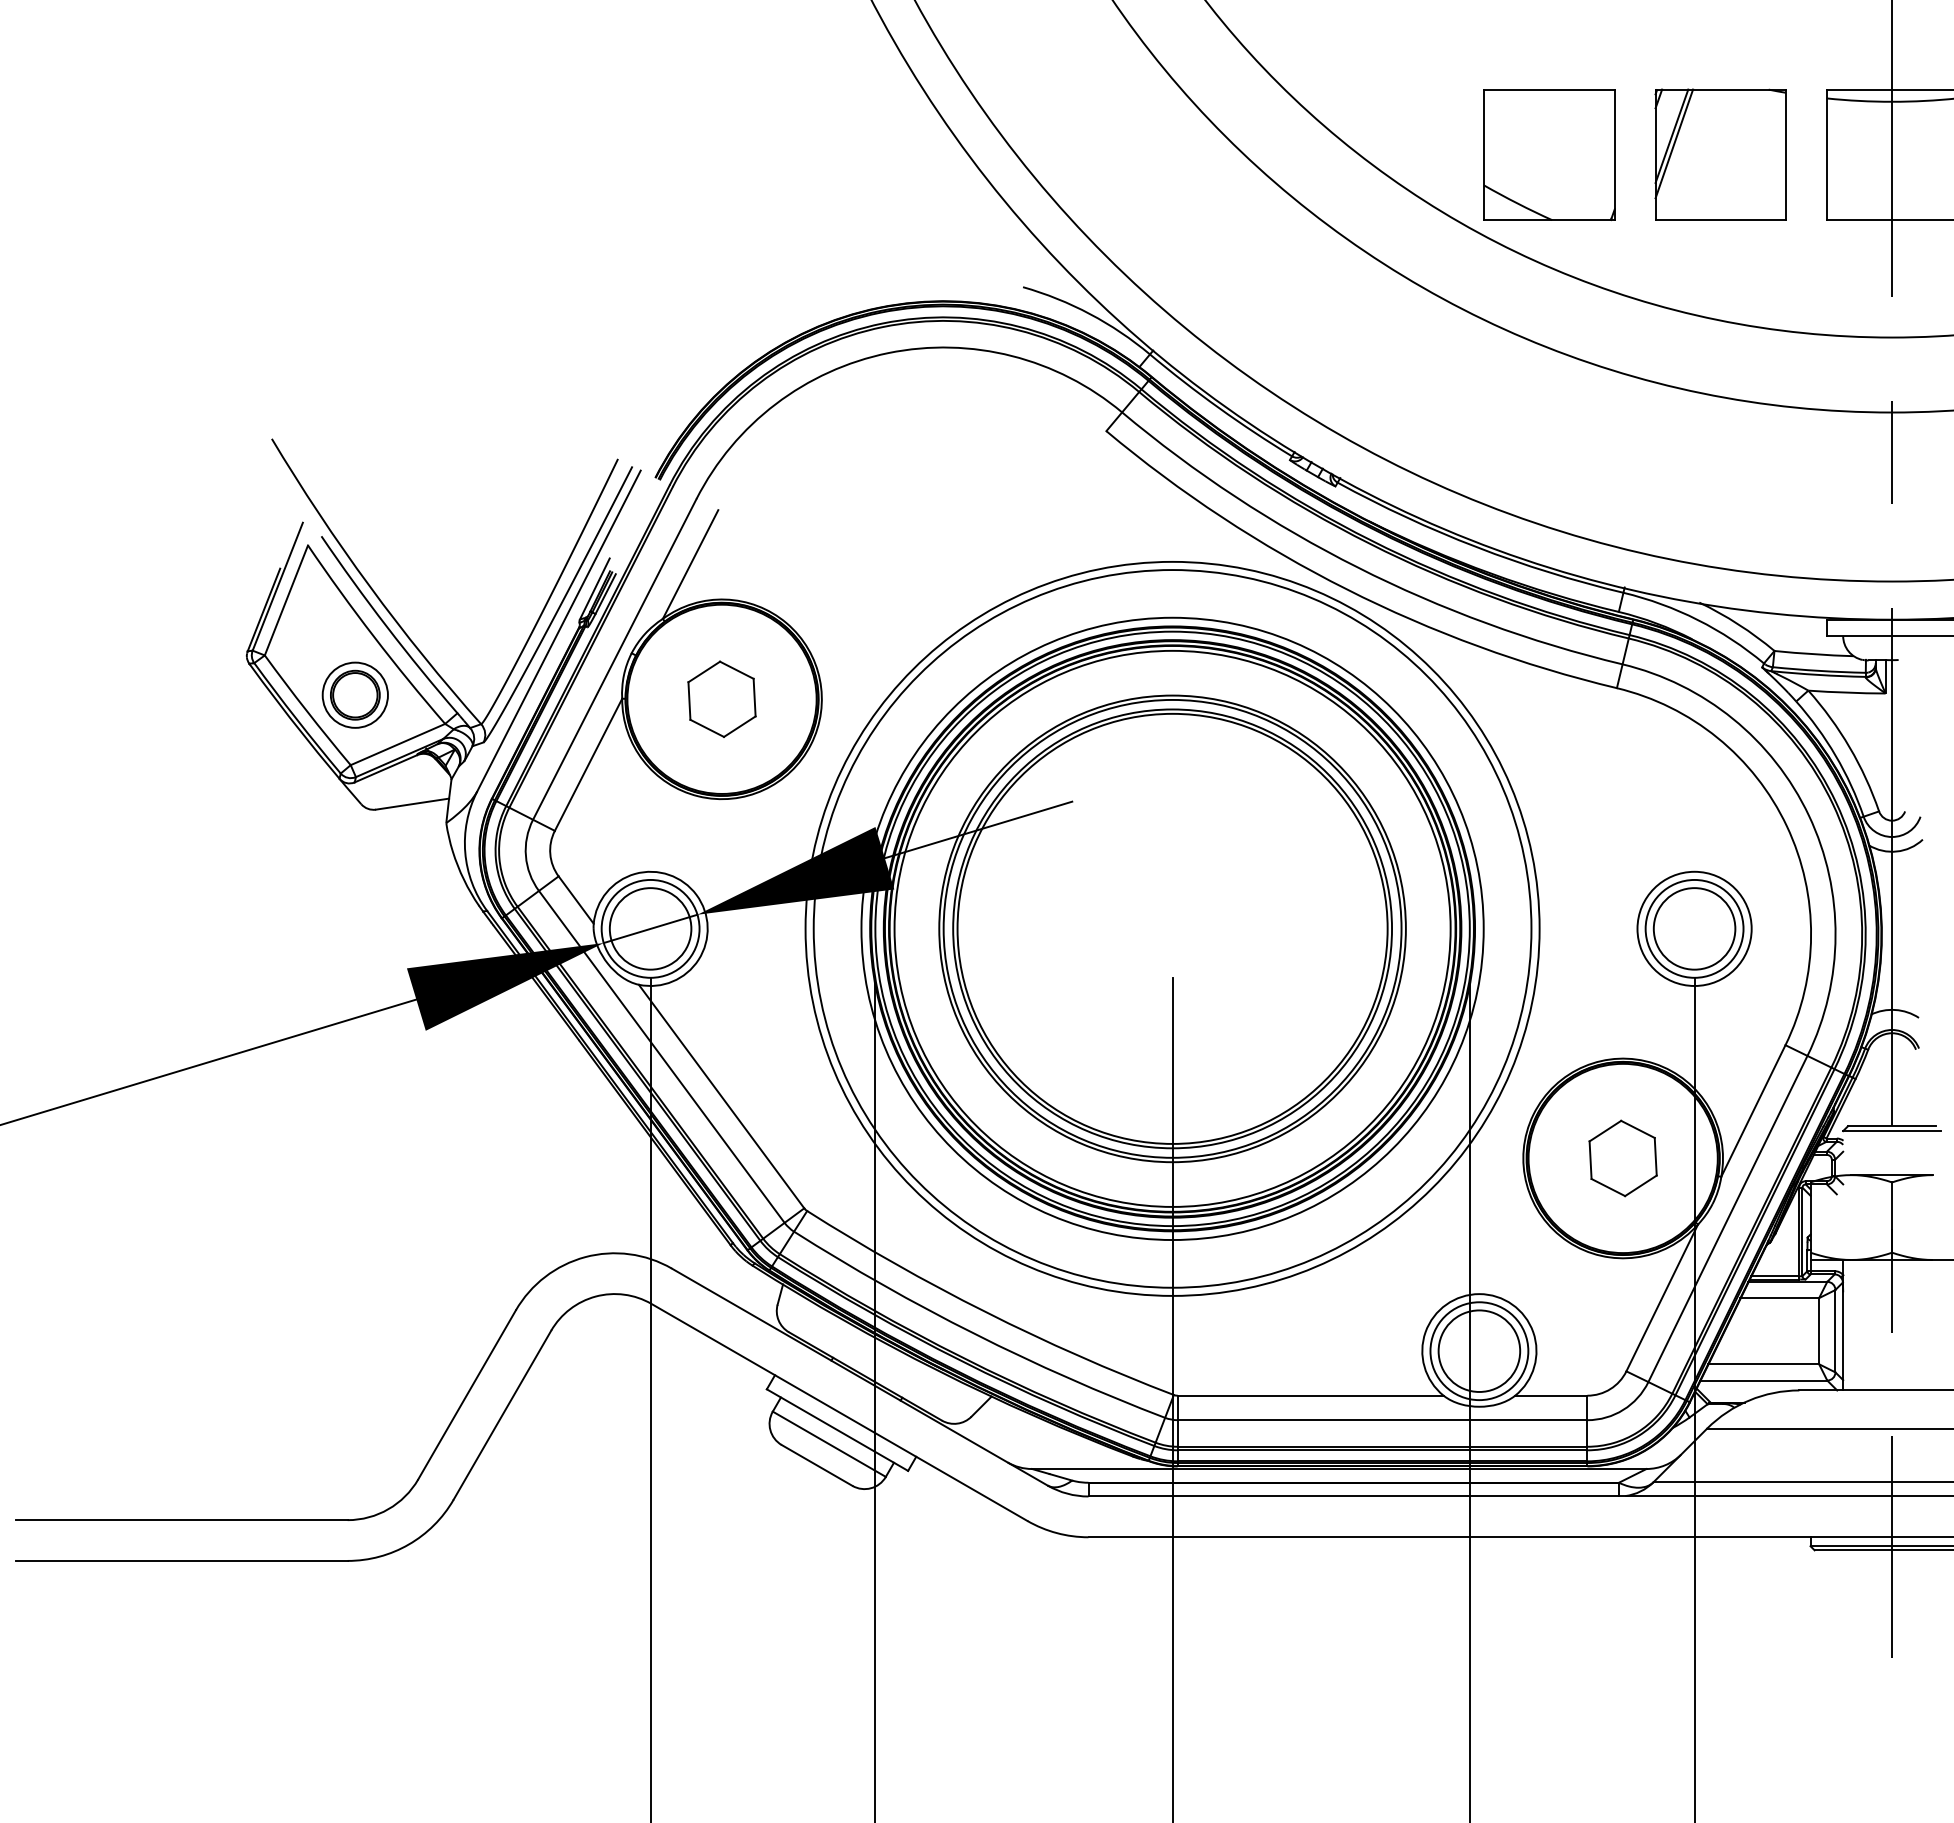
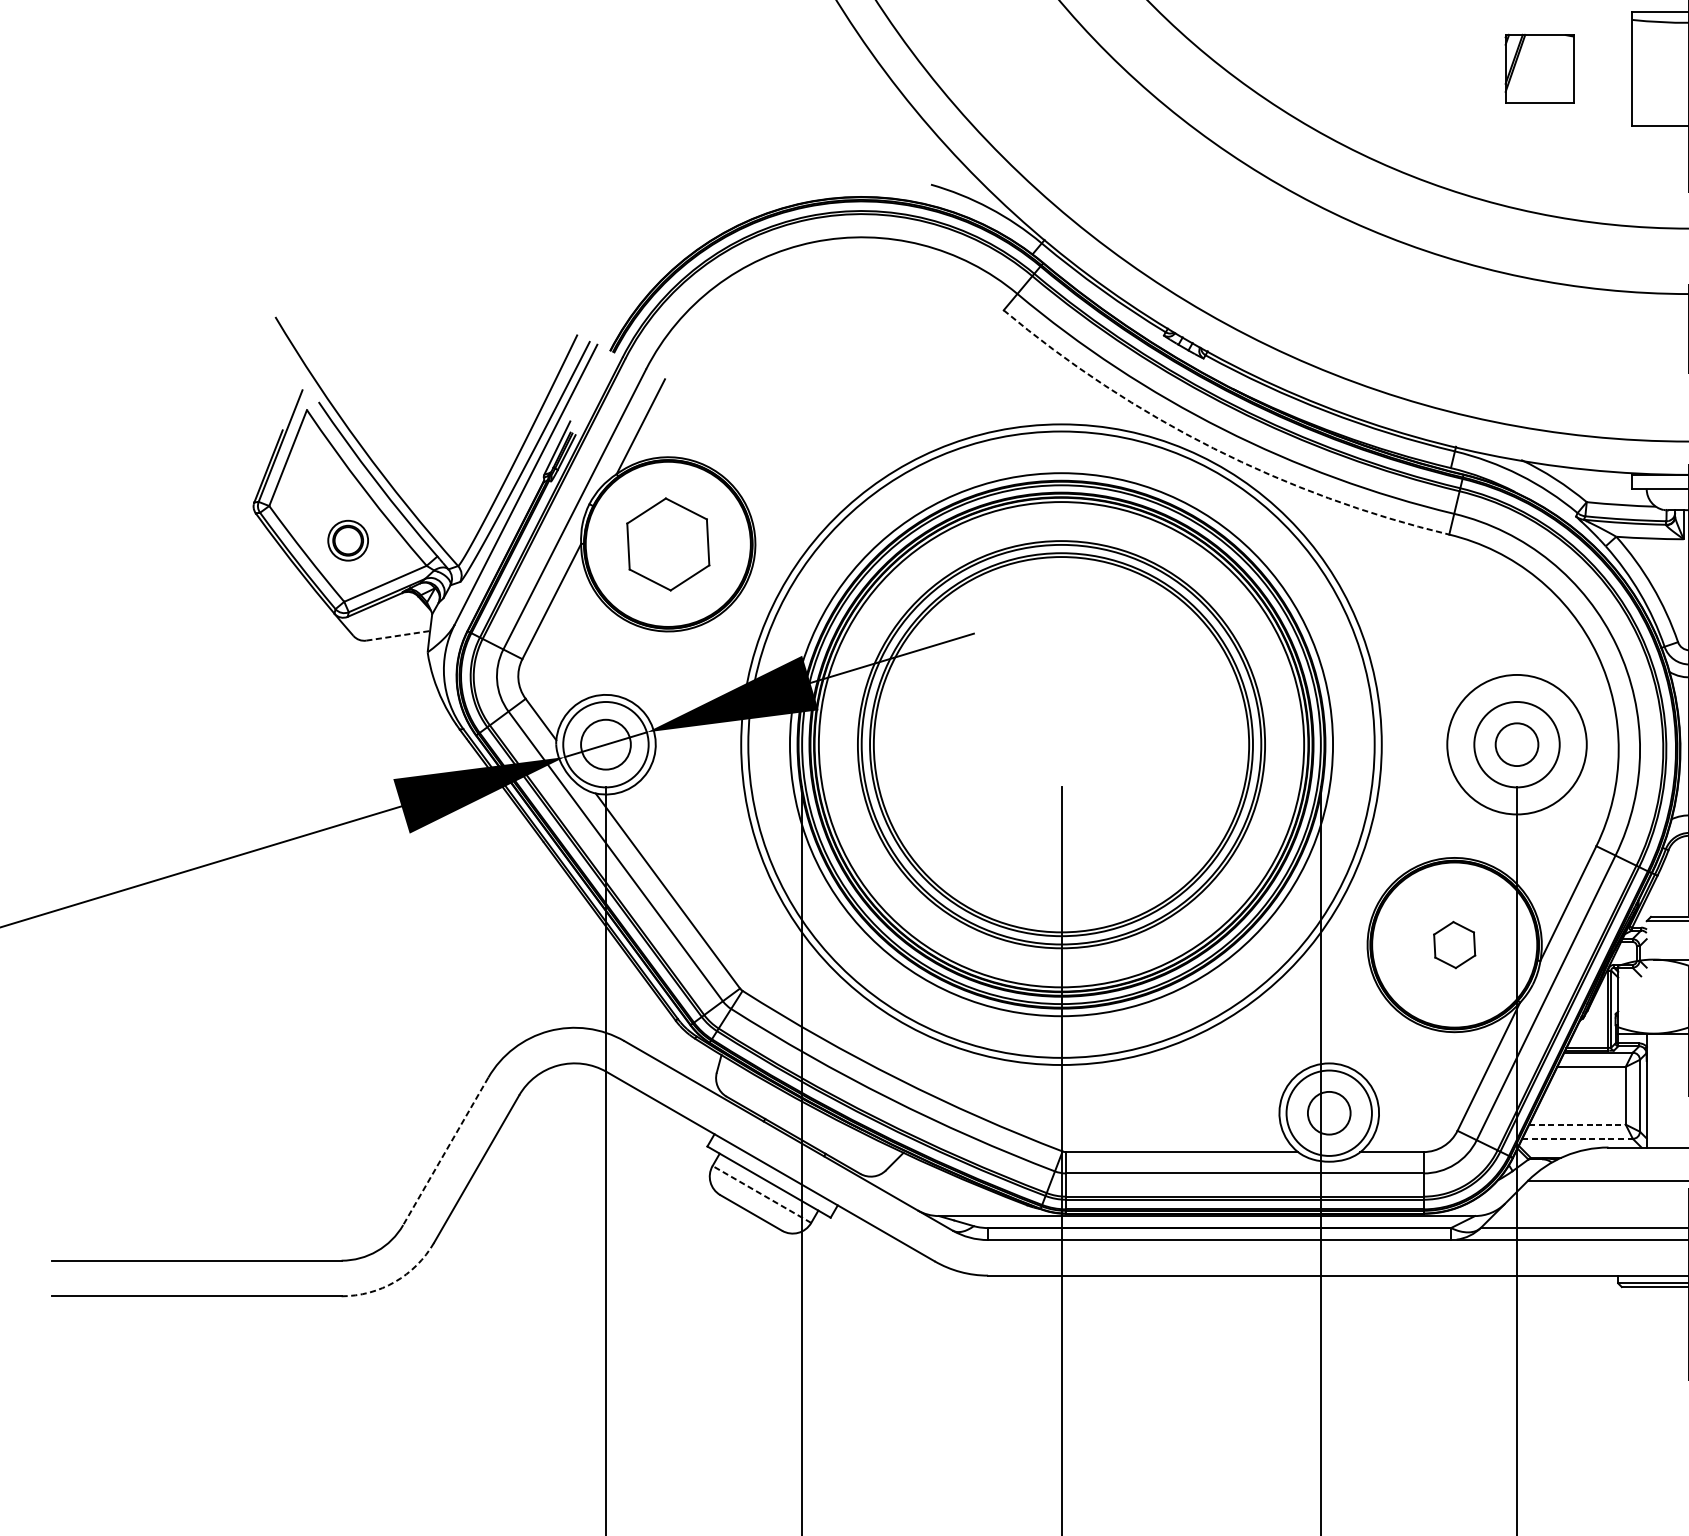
part: (1720, 154) -> (1539, 68), size x0.6
part: (1549, 155) -> (1390, 69), removed
arc: (1346, 589) -> (1213, 448), solid -> dashed
part: (354, 694) -> (347, 540), size x0.7
part: (721, 698) -> (667, 543), size x1.4
line: (412, 804) -> (398, 636), solid -> dashed
circle: (650, 928) -> (605, 744), size x0.7
circle: (1694, 928) -> (1516, 744), size x0.6
circle: (1694, 928) -> (1516, 744), size x1.4
part: (1622, 1158) -> (1454, 945), size x0.7
circle: (1479, 1350) -> (1329, 1112), size x0.6
line: (1764, 1364) -> (1578, 1124), solid -> dashed
line: (1763, 1380) -> (1577, 1138), solid -> dashed
line: (467, 1394) -> (446, 1151), solid -> dashed
line: (828, 1444) -> (761, 1194), solid -> dashed
arc: (408, 1544) -> (394, 1281), solid -> dashed

